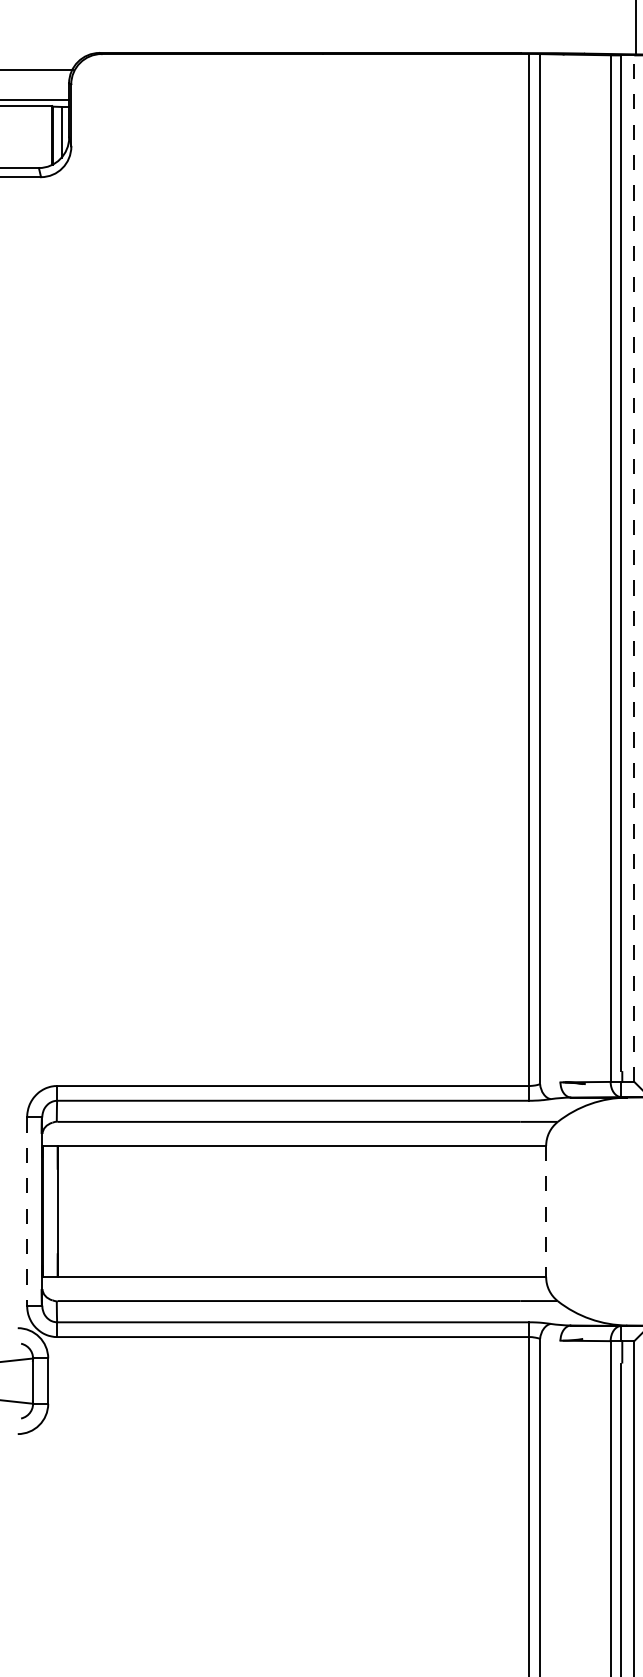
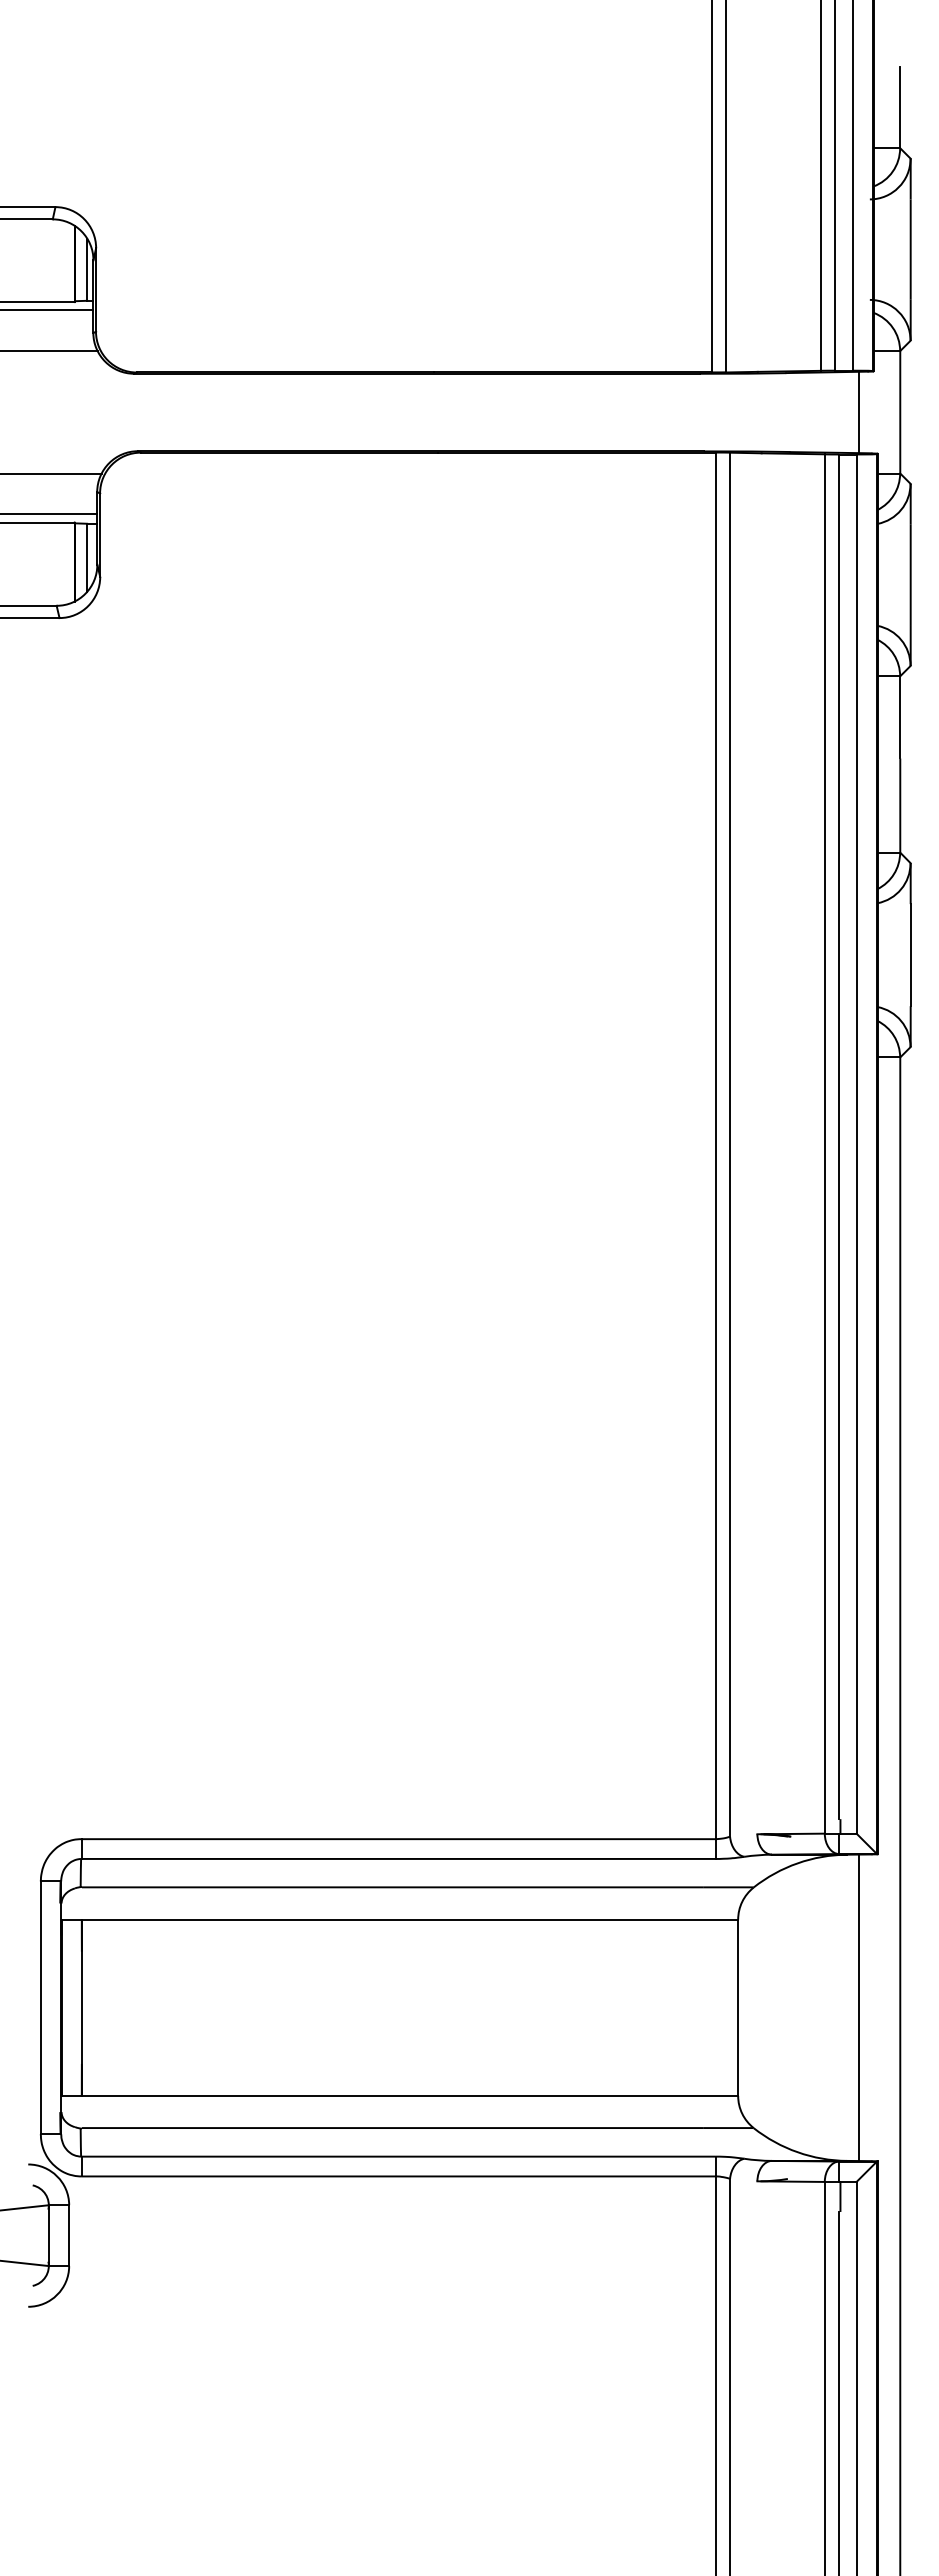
line: (634, 568) -> (856, 1144), dashed -> solid
line: (636, 1211) -> (859, 2007), added
line: (26, 1212) -> (40, 2008), dashed -> solid
line: (546, 1212) -> (738, 2008), dashed -> solid

